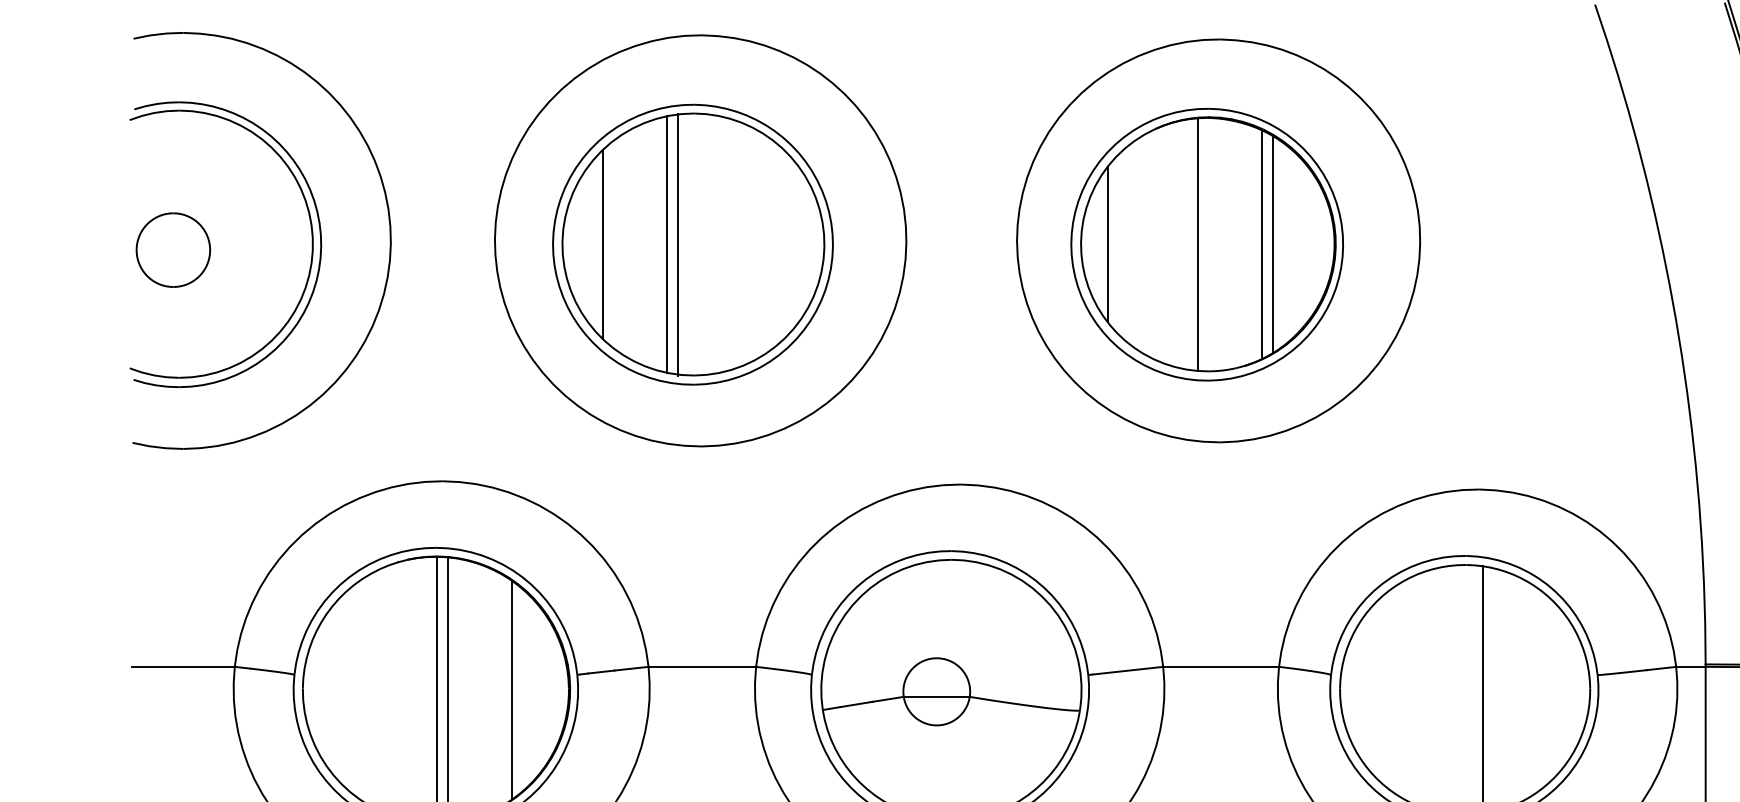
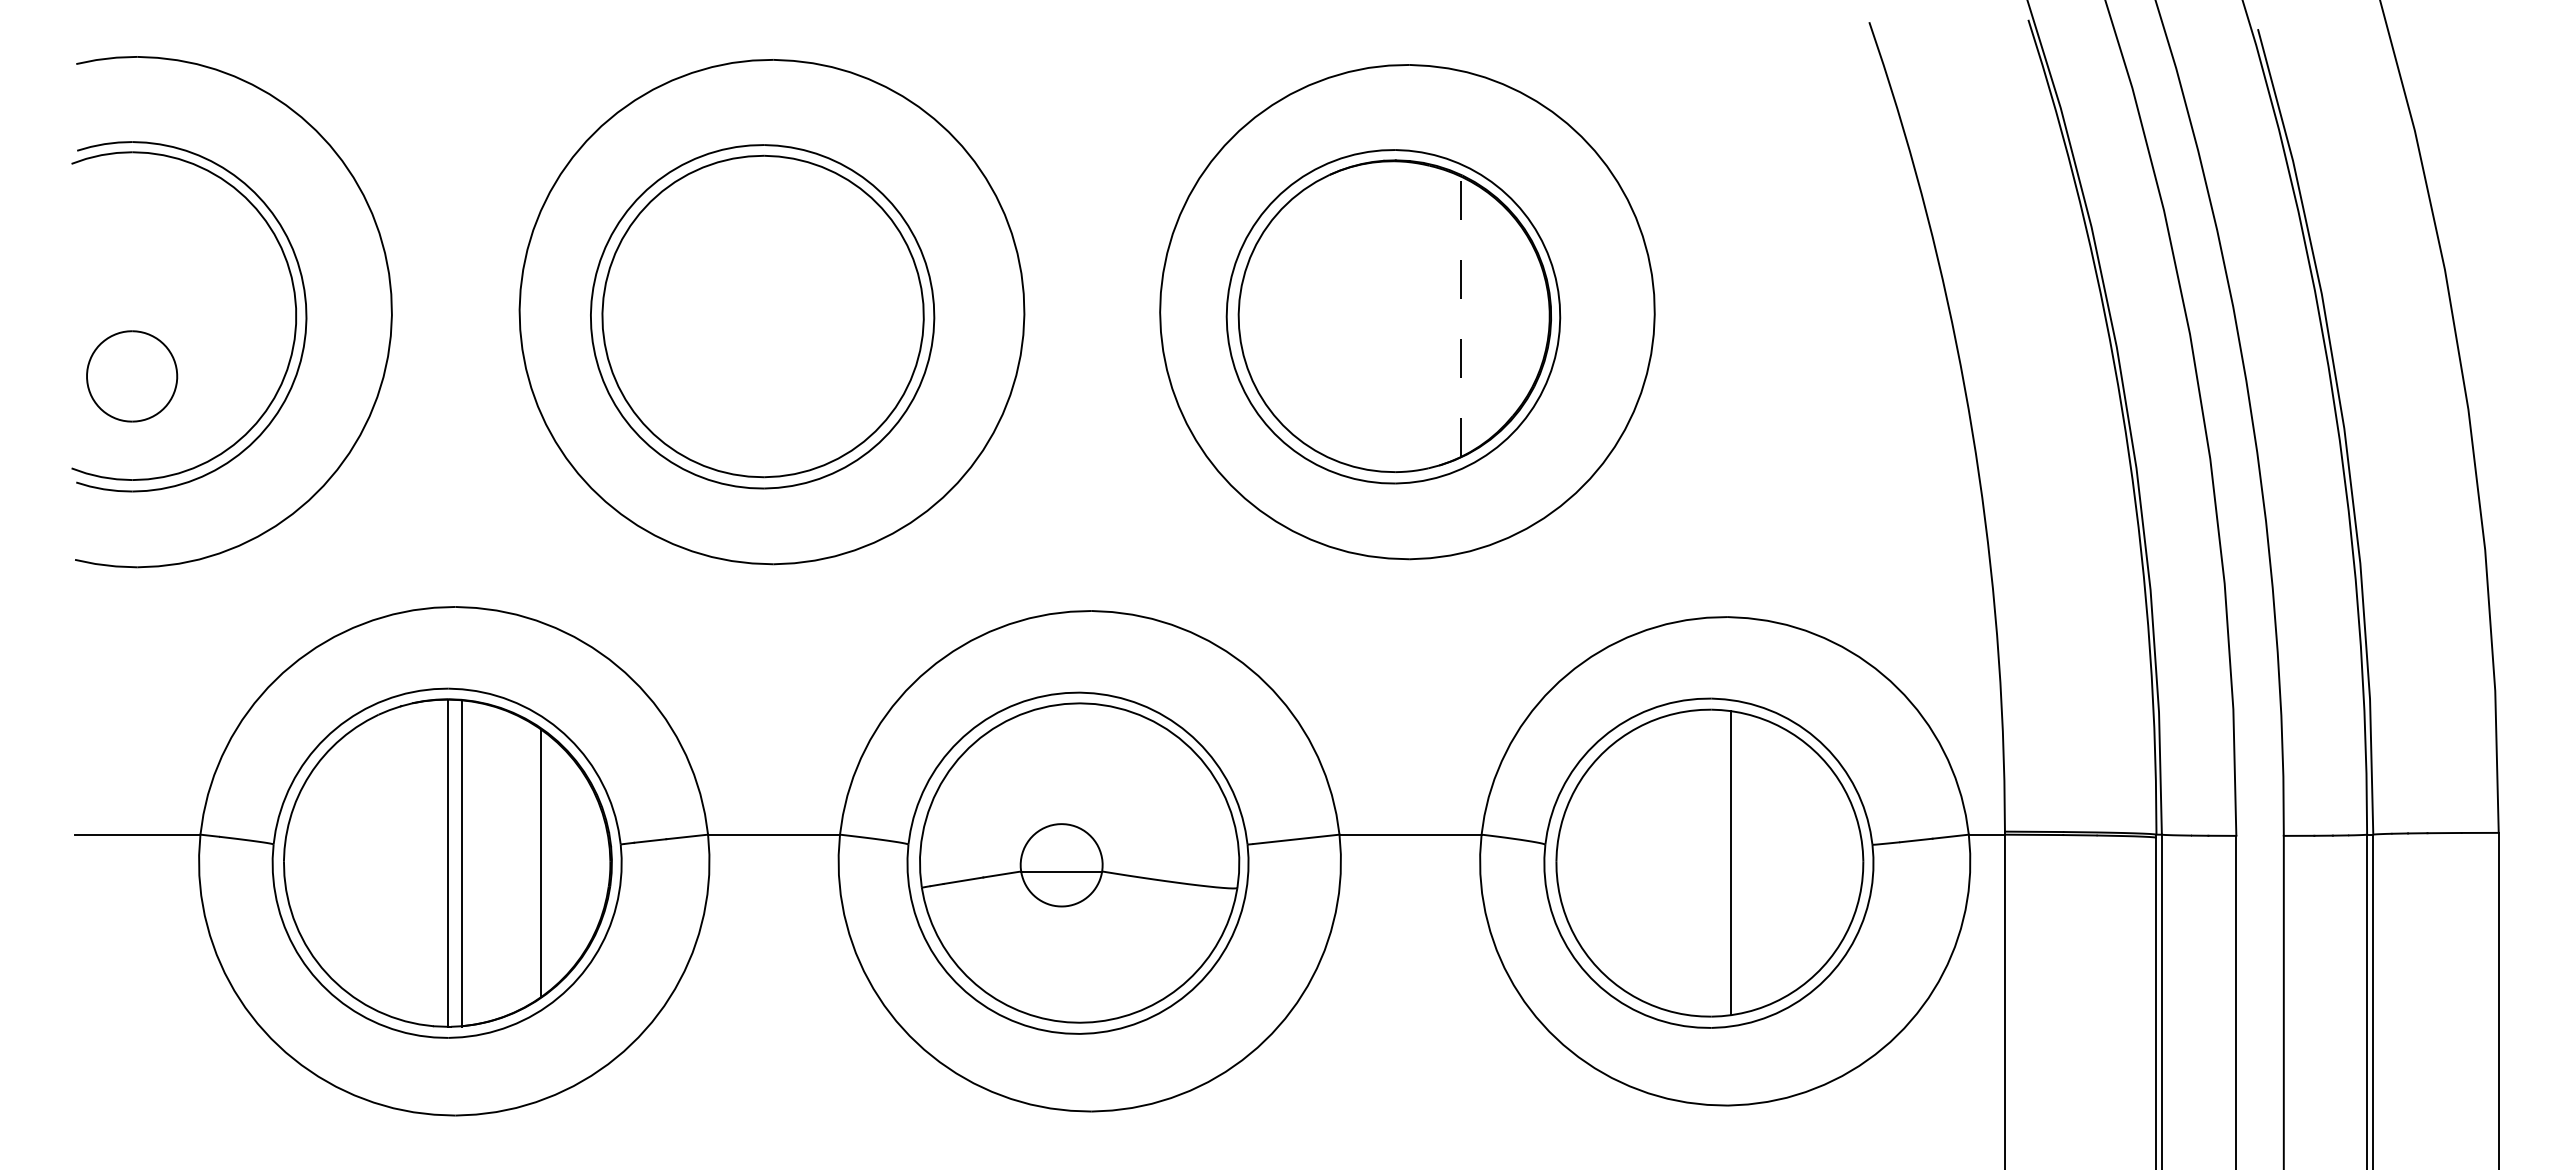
line: (602, 244) -> (651, 316), removed
line: (666, 244) -> (730, 316), removed
line: (678, 244) -> (744, 316), removed
line: (1107, 244) -> (1271, 316), removed
line: (1197, 244) -> (1381, 316), removed
line: (1261, 244) -> (1460, 316), solid -> dashed
line: (1273, 244) -> (1474, 316), removed
part: (173, 250) -> (132, 376), moved

